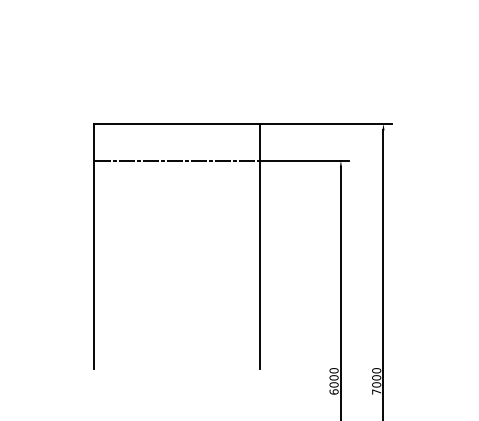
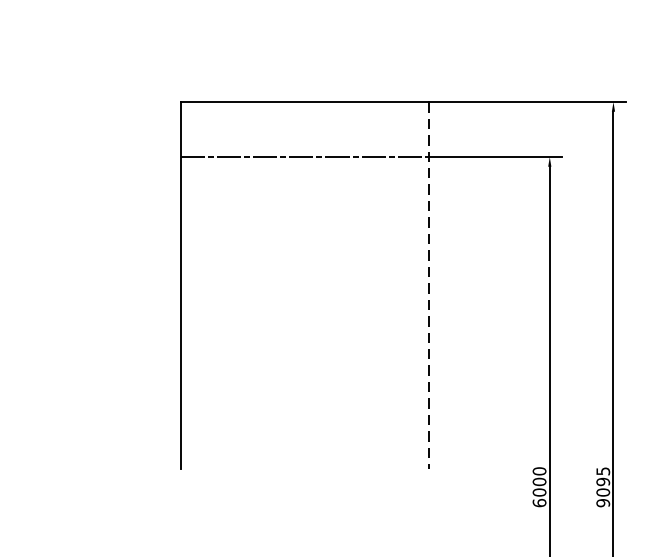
line: (259, 246) -> (427, 285), solid -> dashed
text: (376, 381) -> (603, 487), 7000 -> 9095

